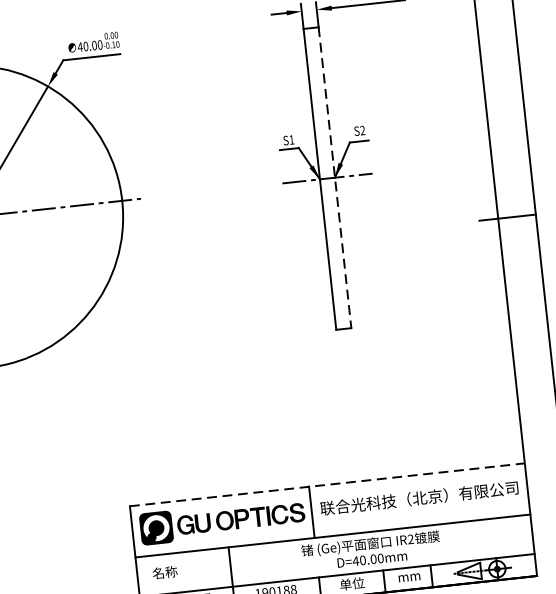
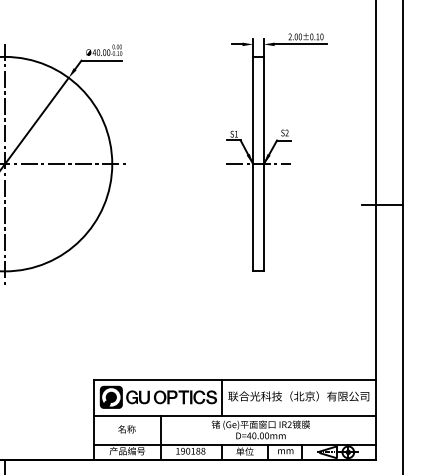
line: (334, 178) -> (263, 164), dashed -> solid
line: (327, 484) -> (235, 379), dashed -> solid
text: (164, 572) -> (126, 429), moved

